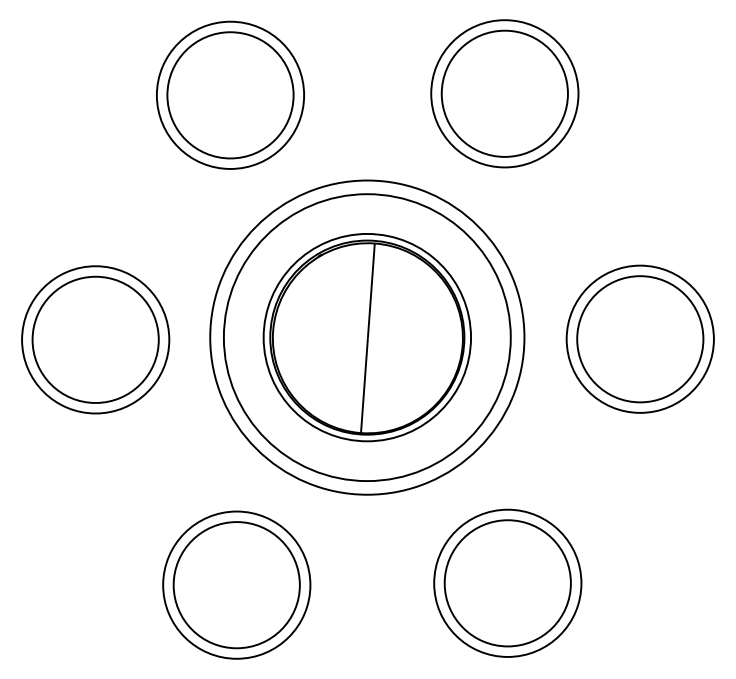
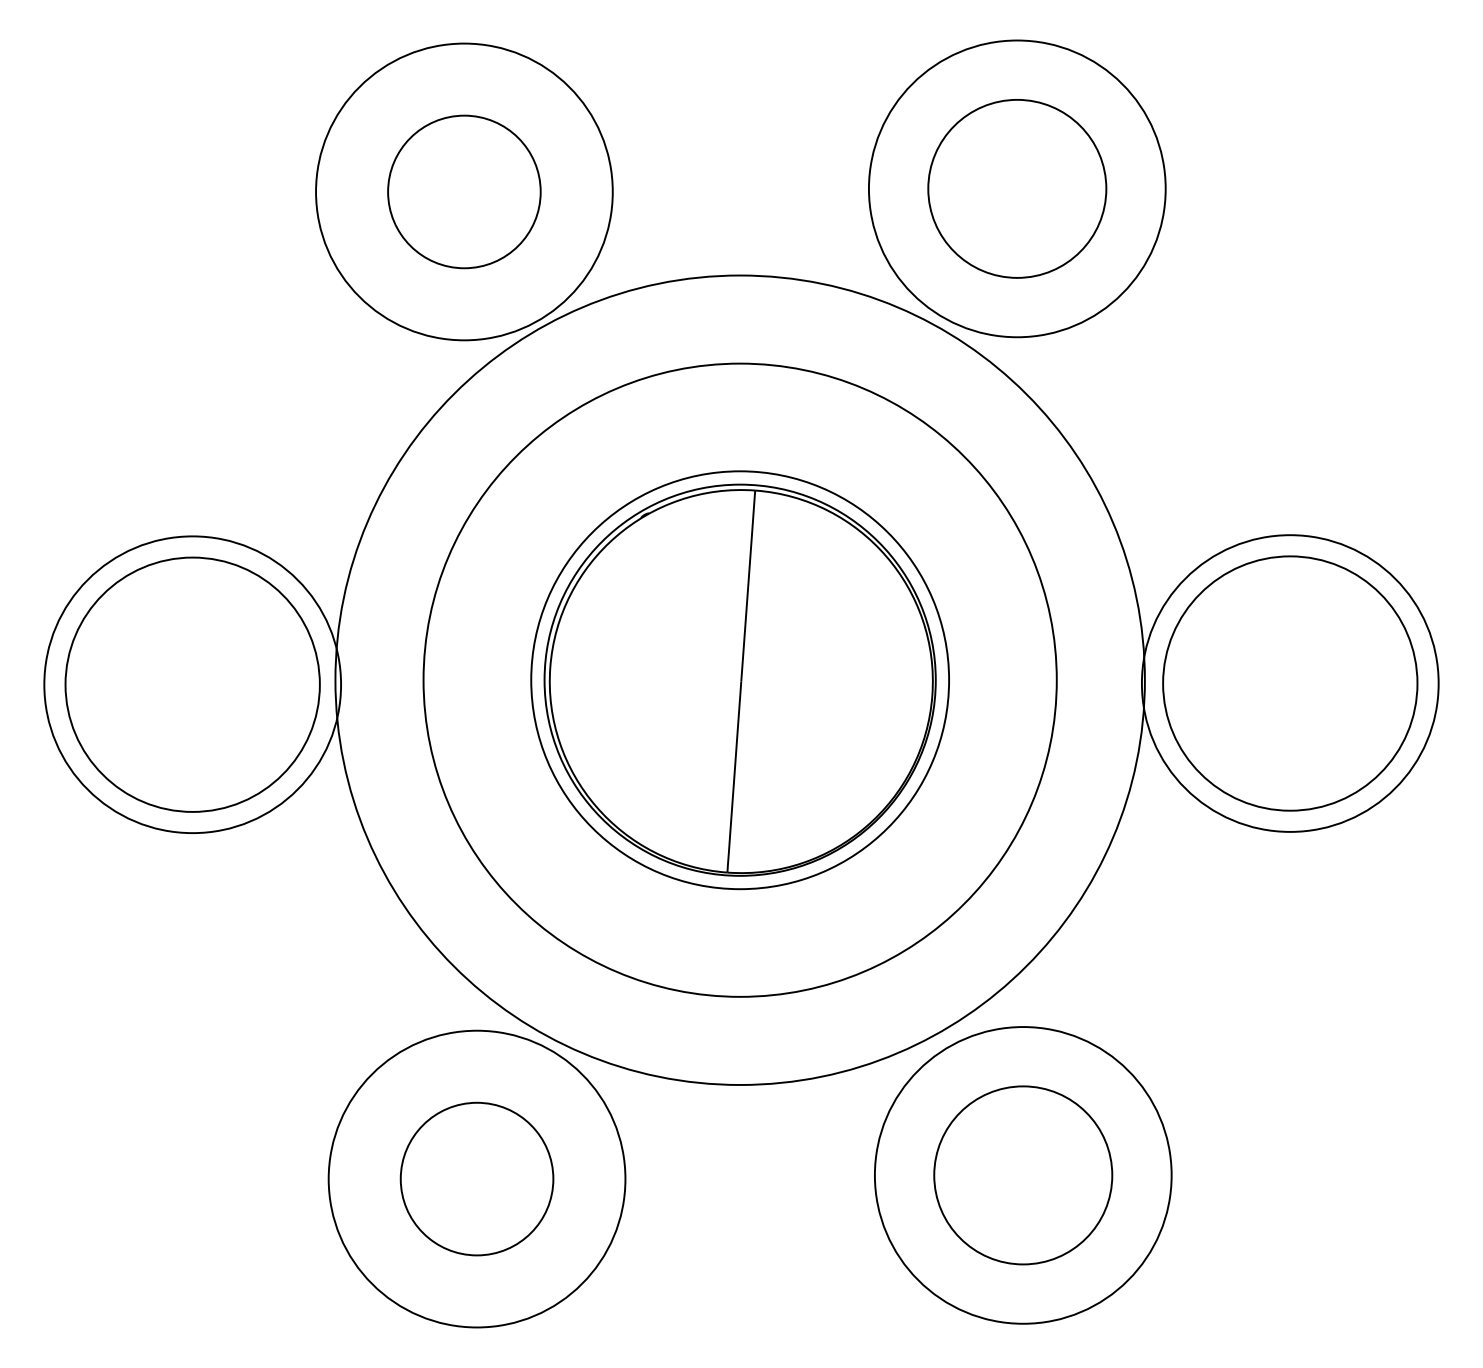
circle: (504, 93) -> (1016, 188), size x0.7
circle: (230, 95) -> (464, 192), size x0.6
circle: (366, 337) -> (738, 679), size x1.4
circle: (507, 583) -> (1022, 1175), size x0.7
circle: (236, 585) -> (476, 1179), size x0.6

